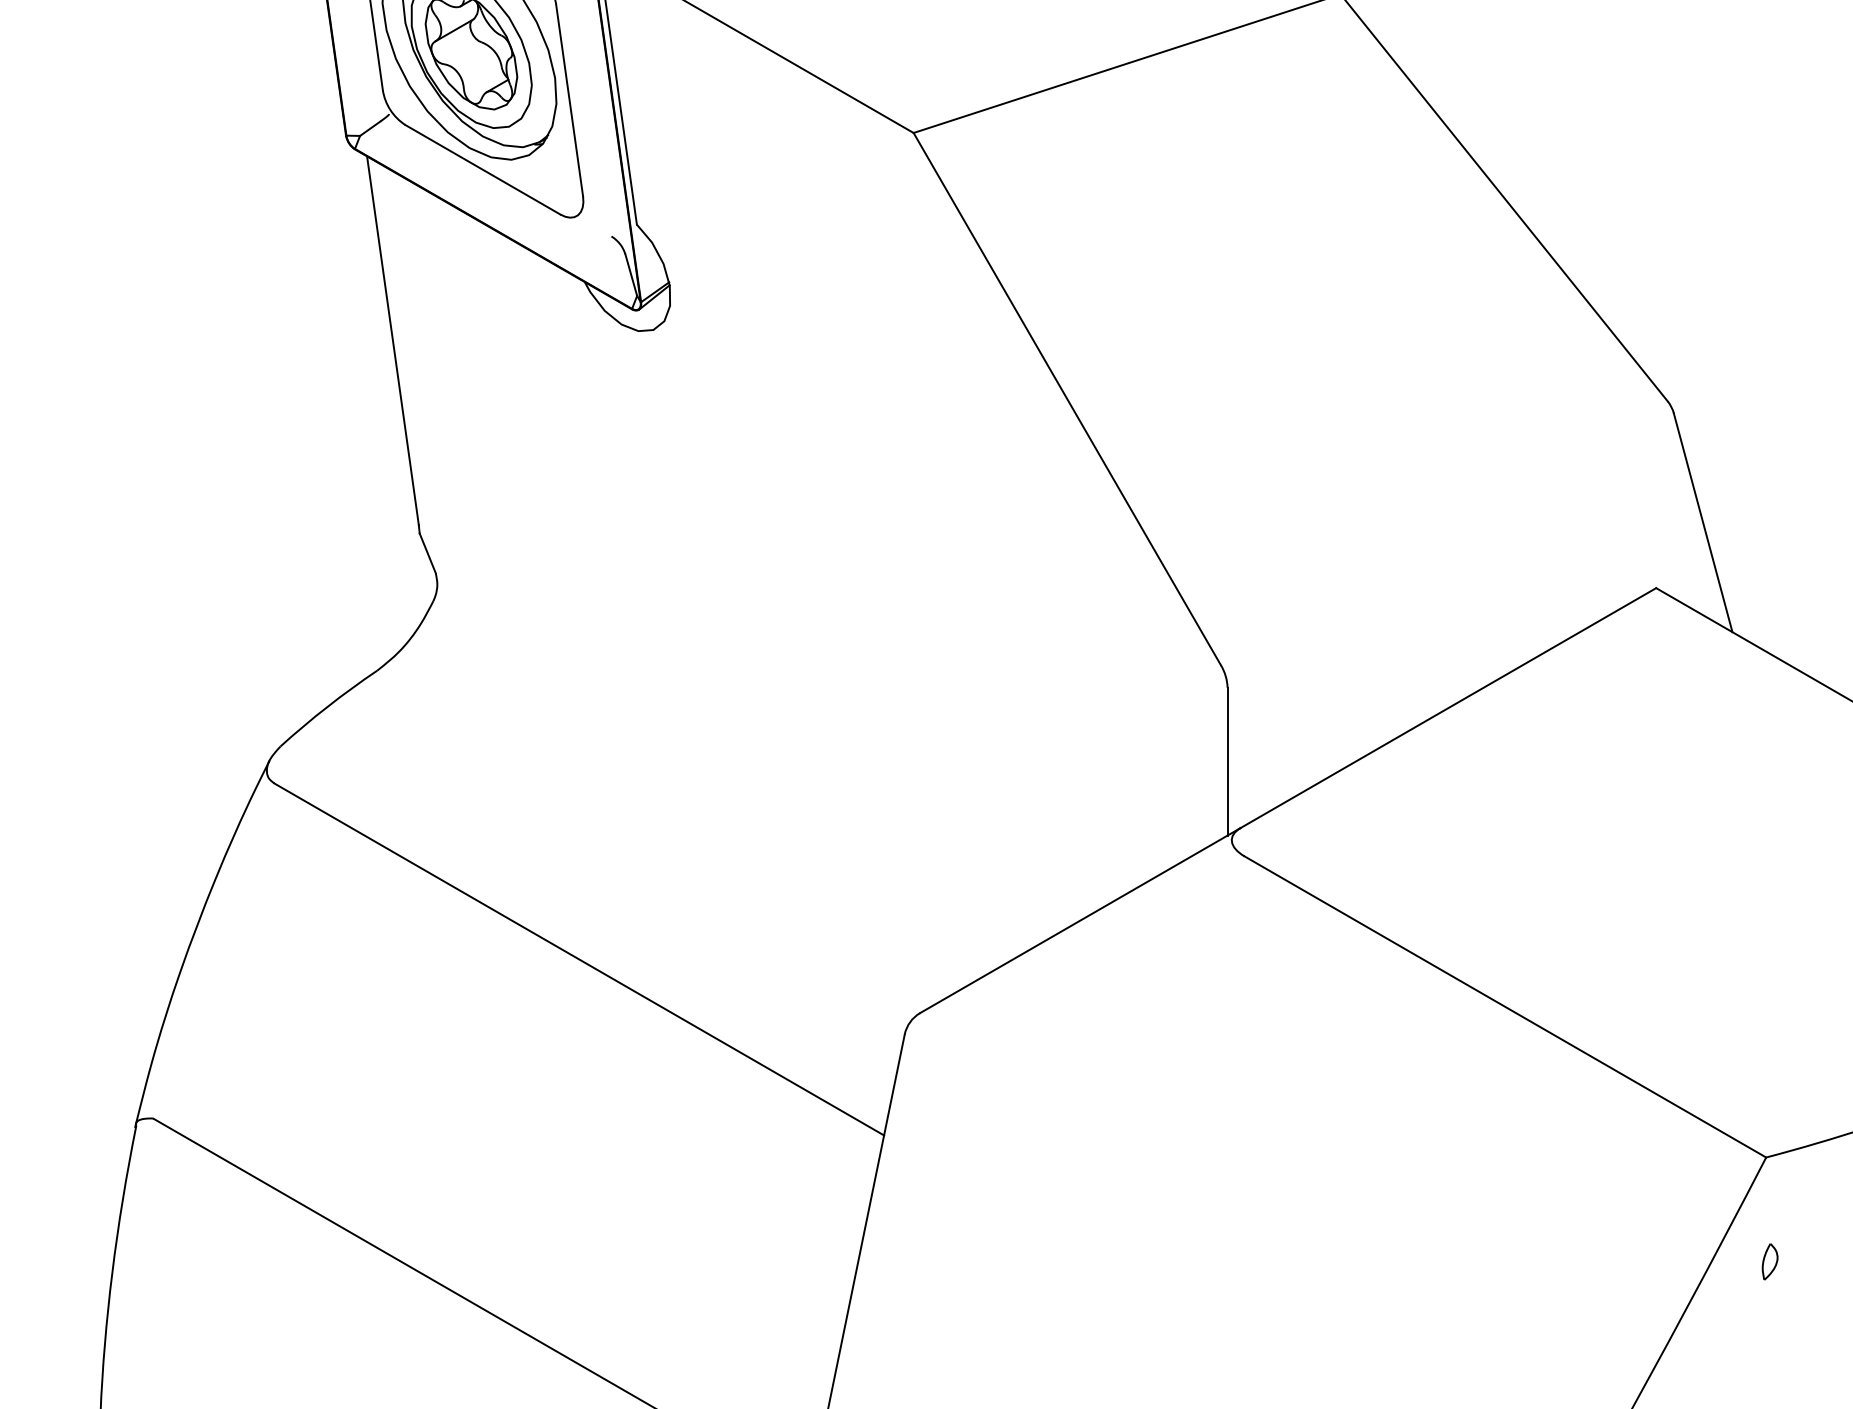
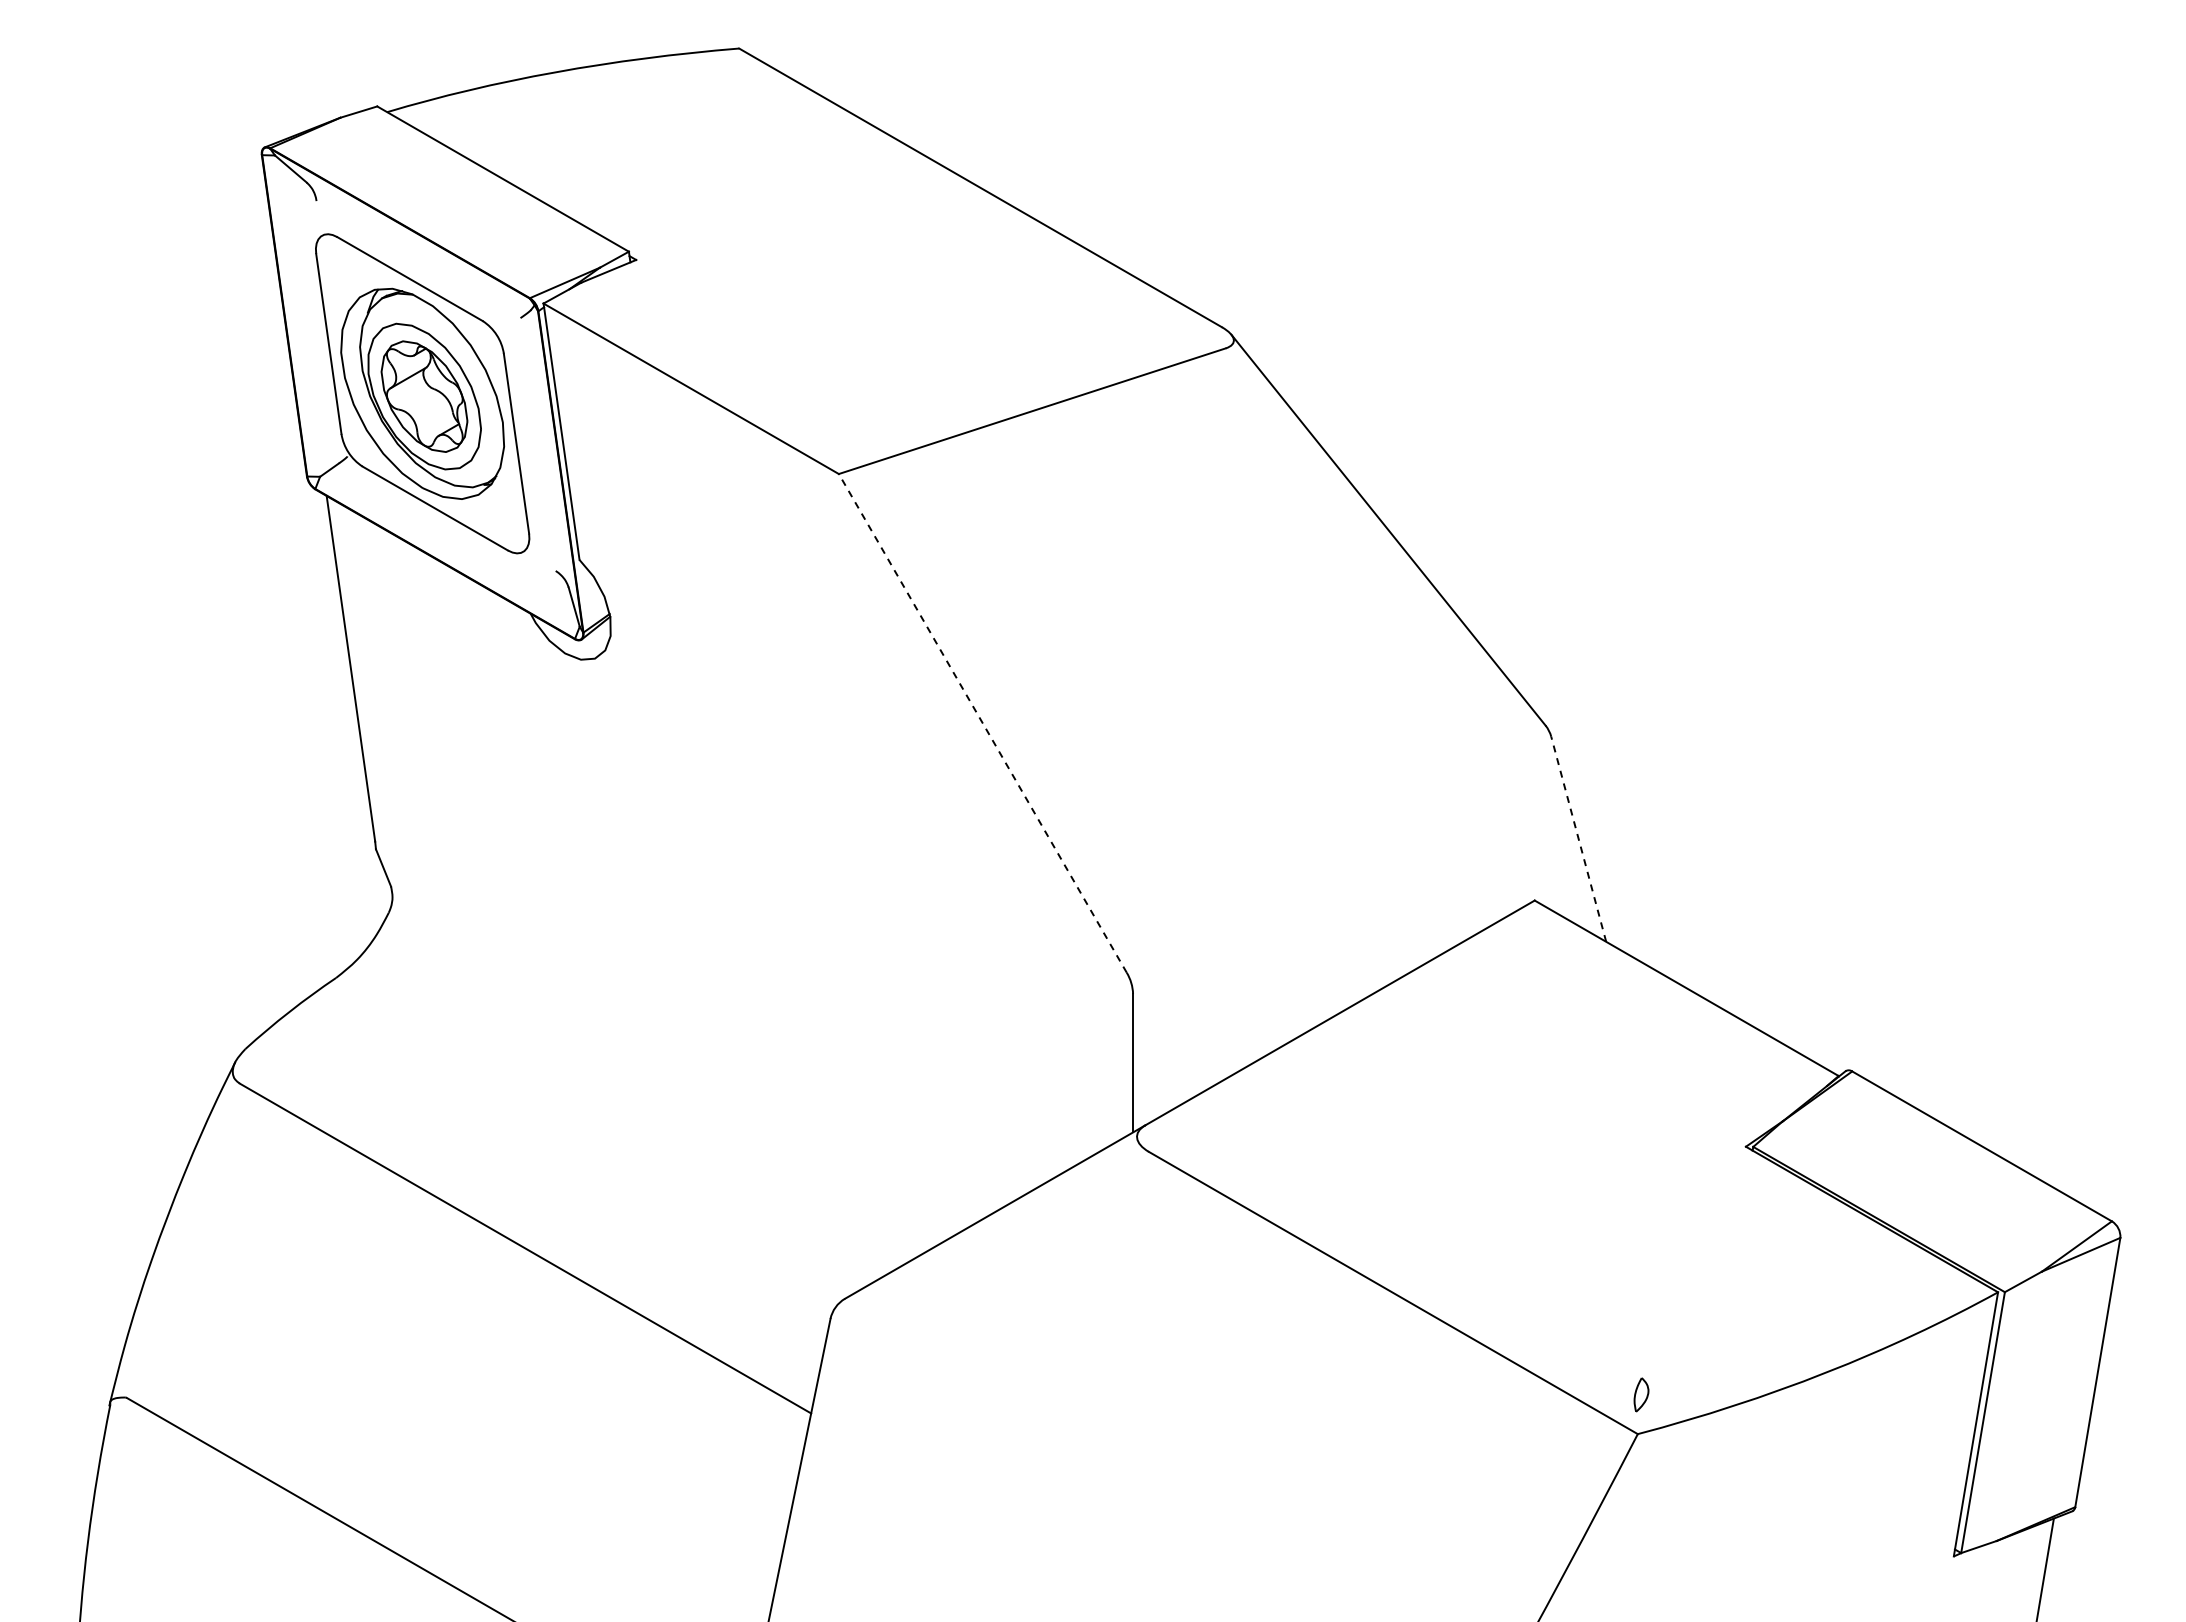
line: (1066, 399) -> (982, 723), solid -> dashed
line: (1702, 521) -> (1578, 838), solid -> dashed
part: (1770, 1261) -> (1641, 1394), moved

